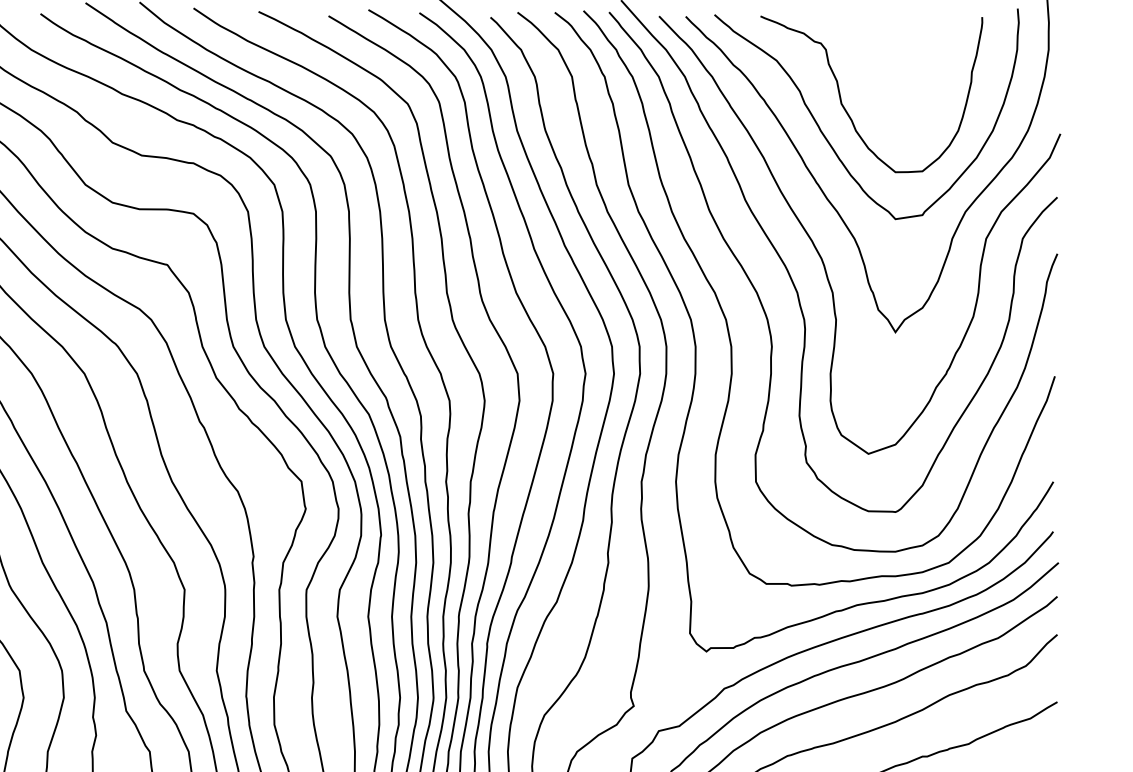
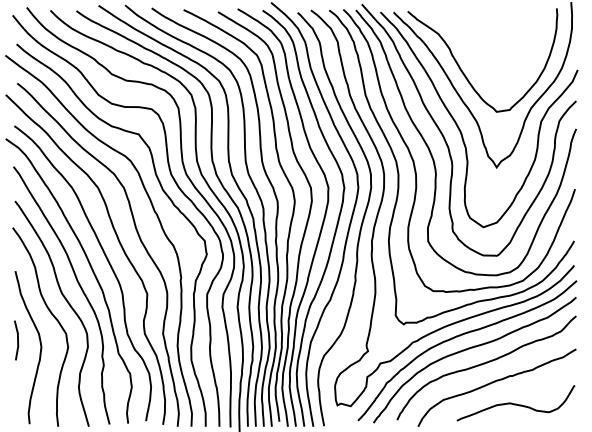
curve: (846, 106) -> (472, 56), removed

